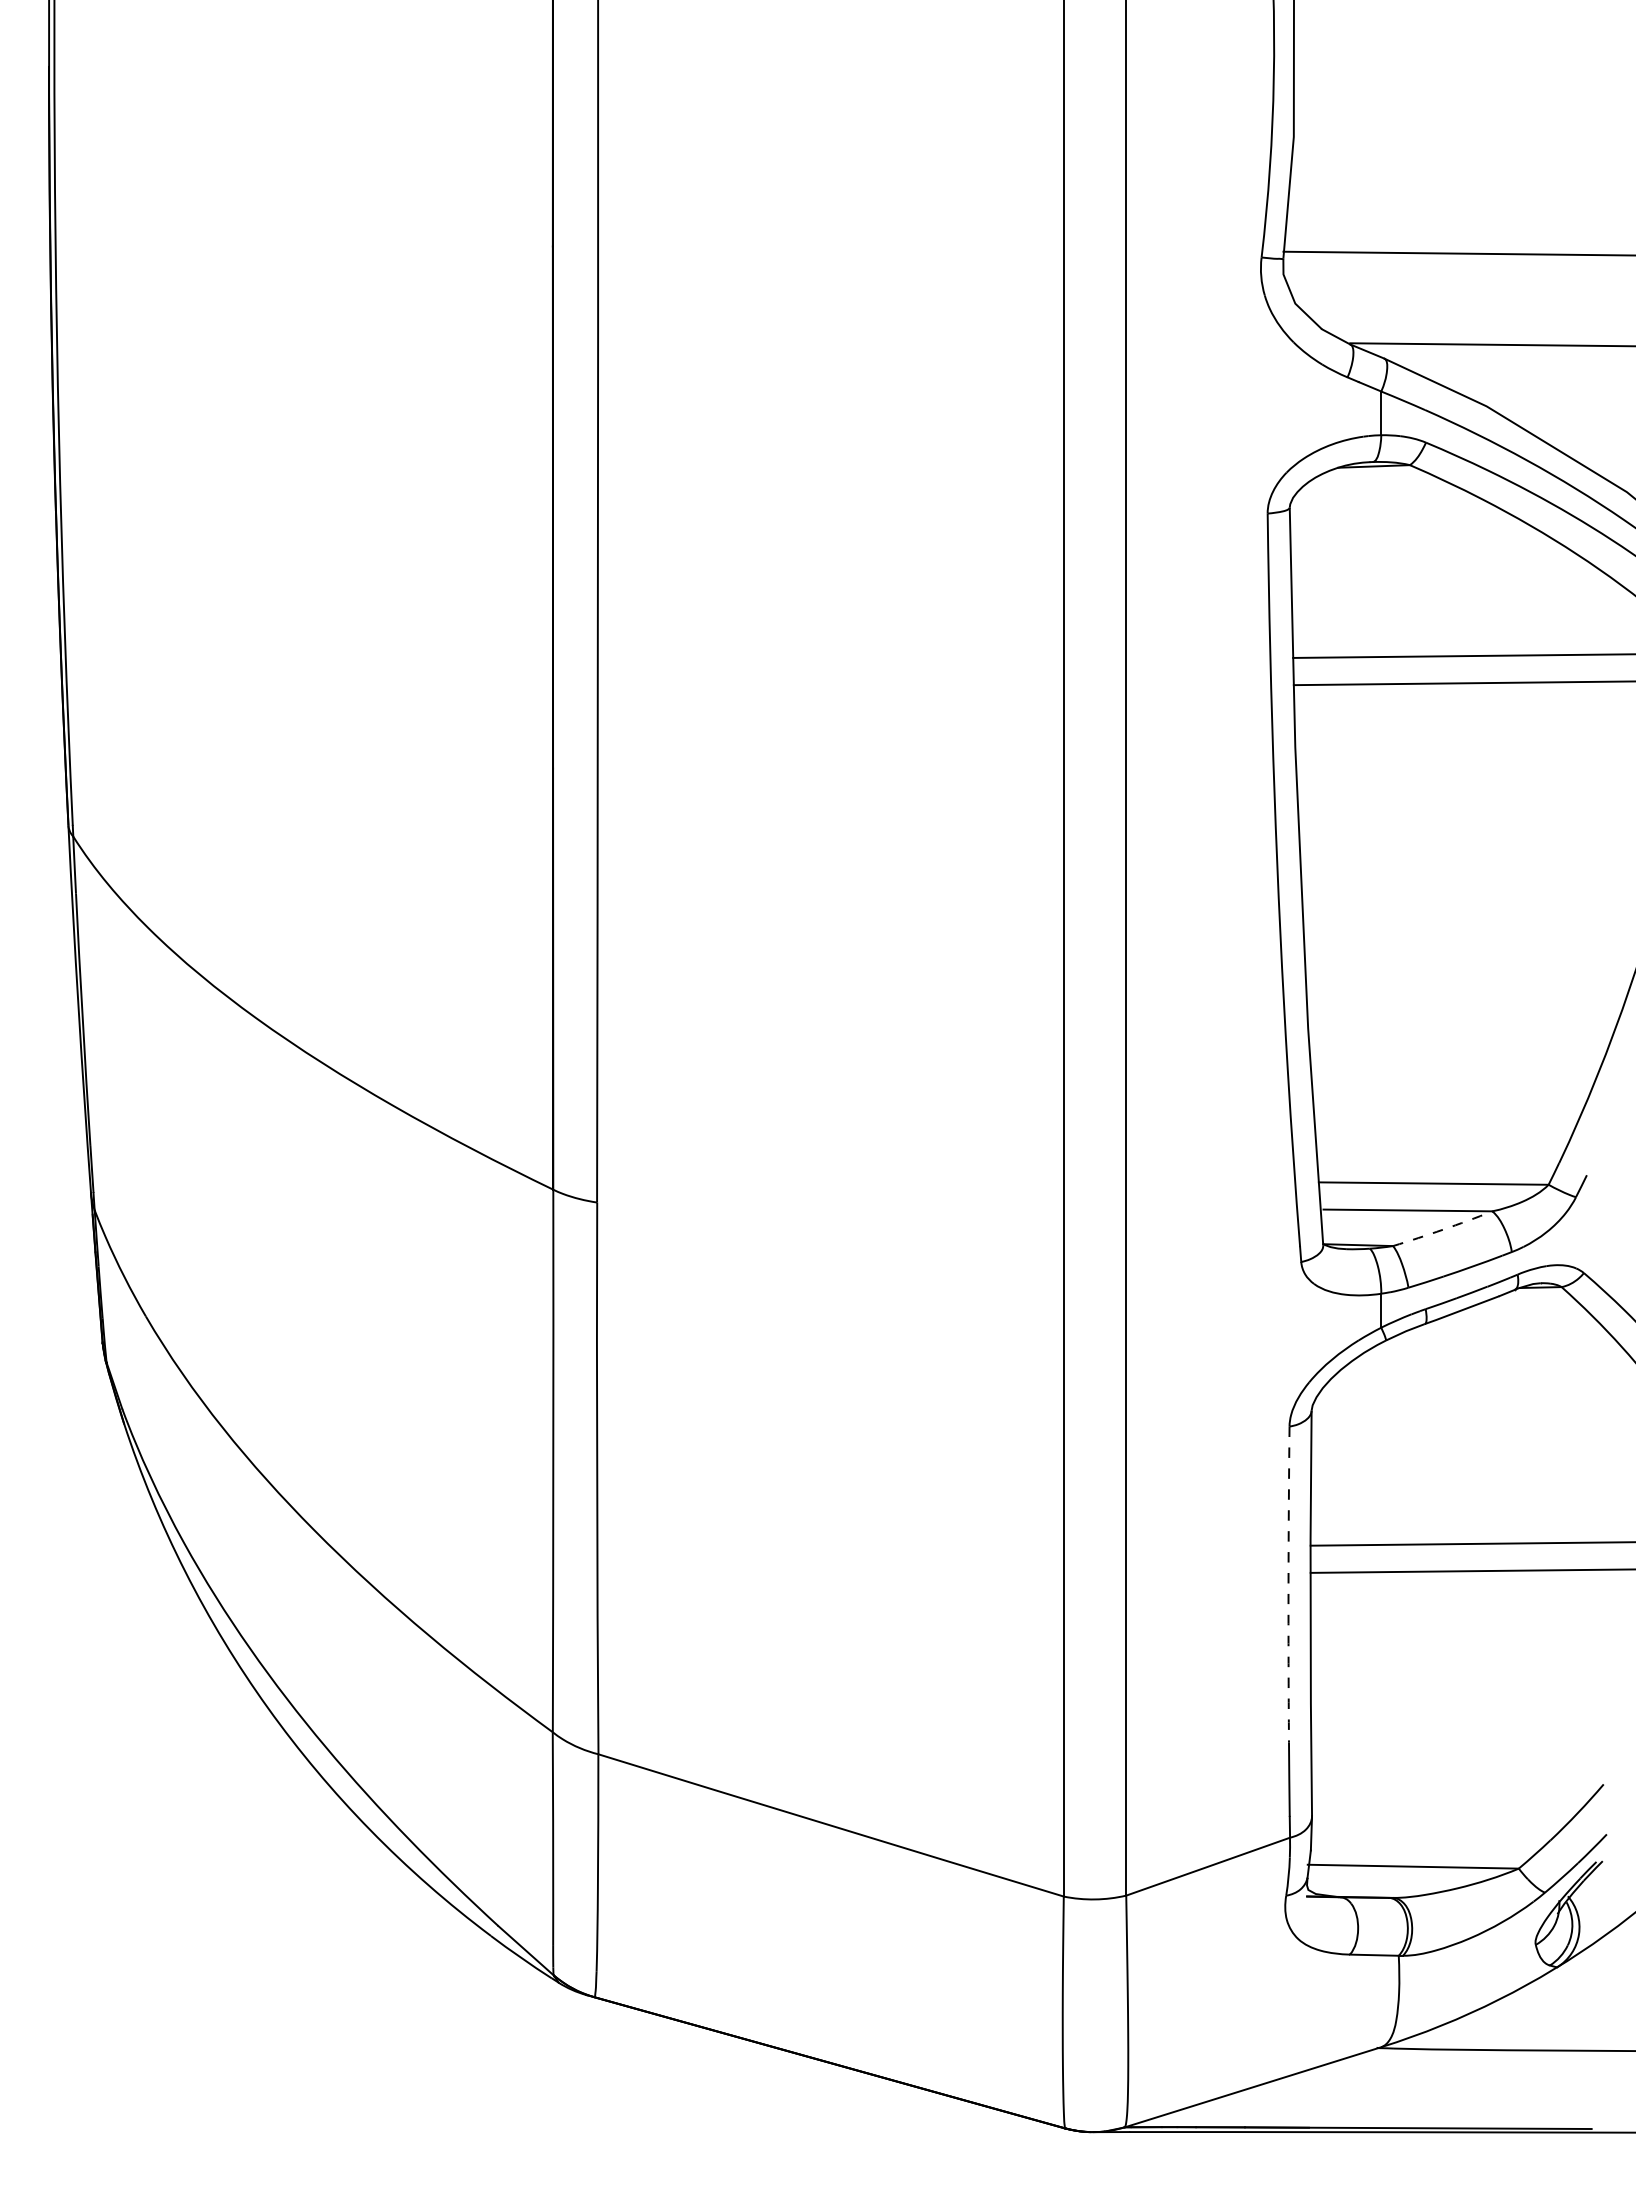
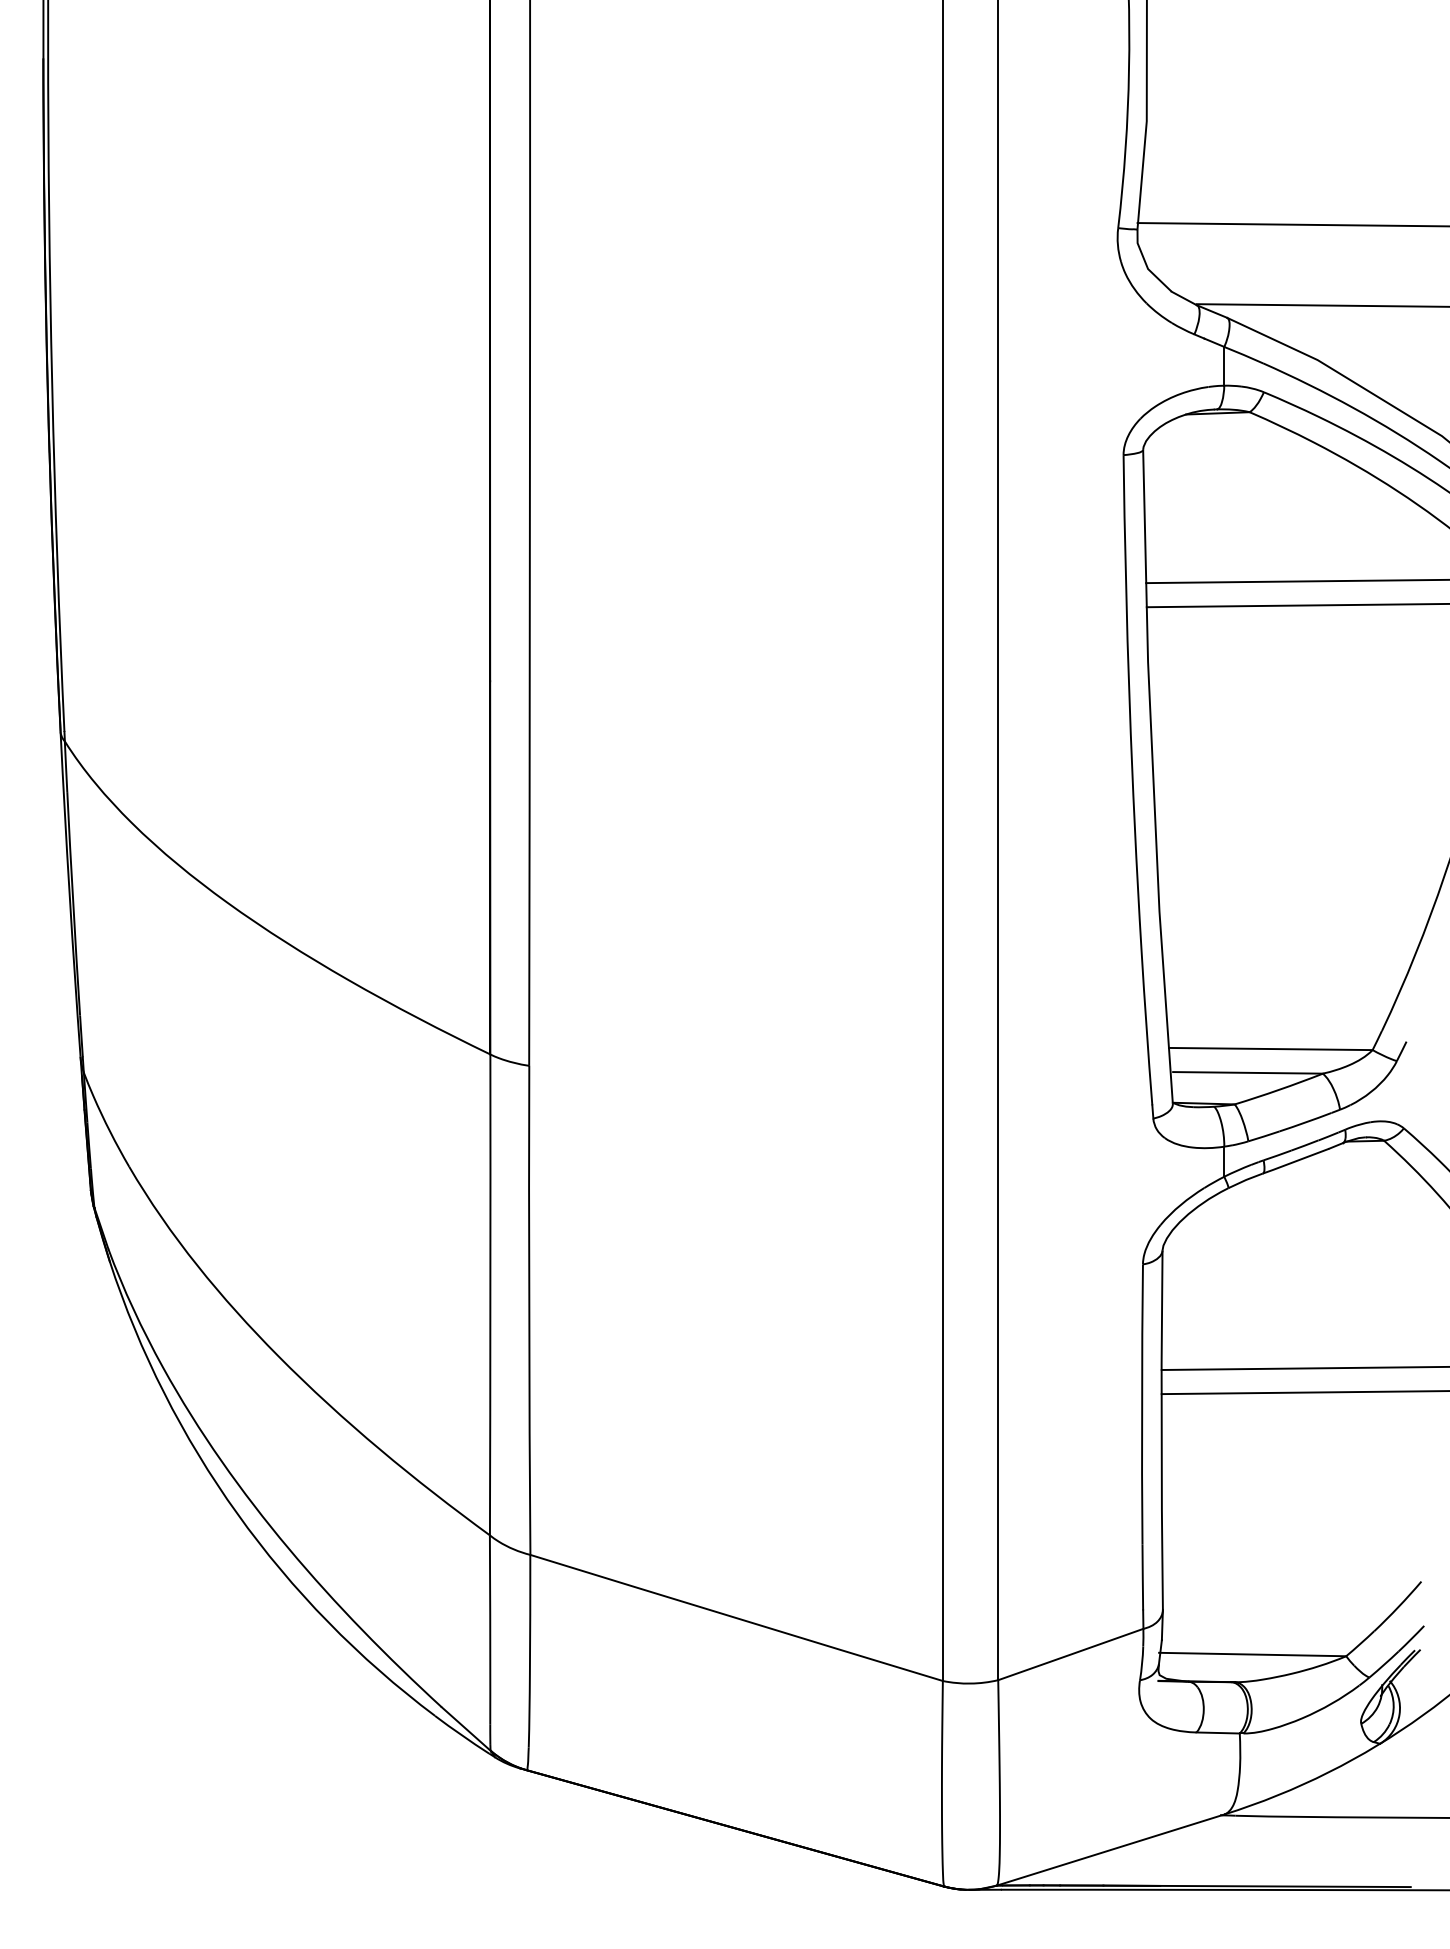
arc: (1443, 1229) -> (1279, 1089), dashed -> solid
arc: (1288, 1584) -> (1142, 1404), dashed -> solid

